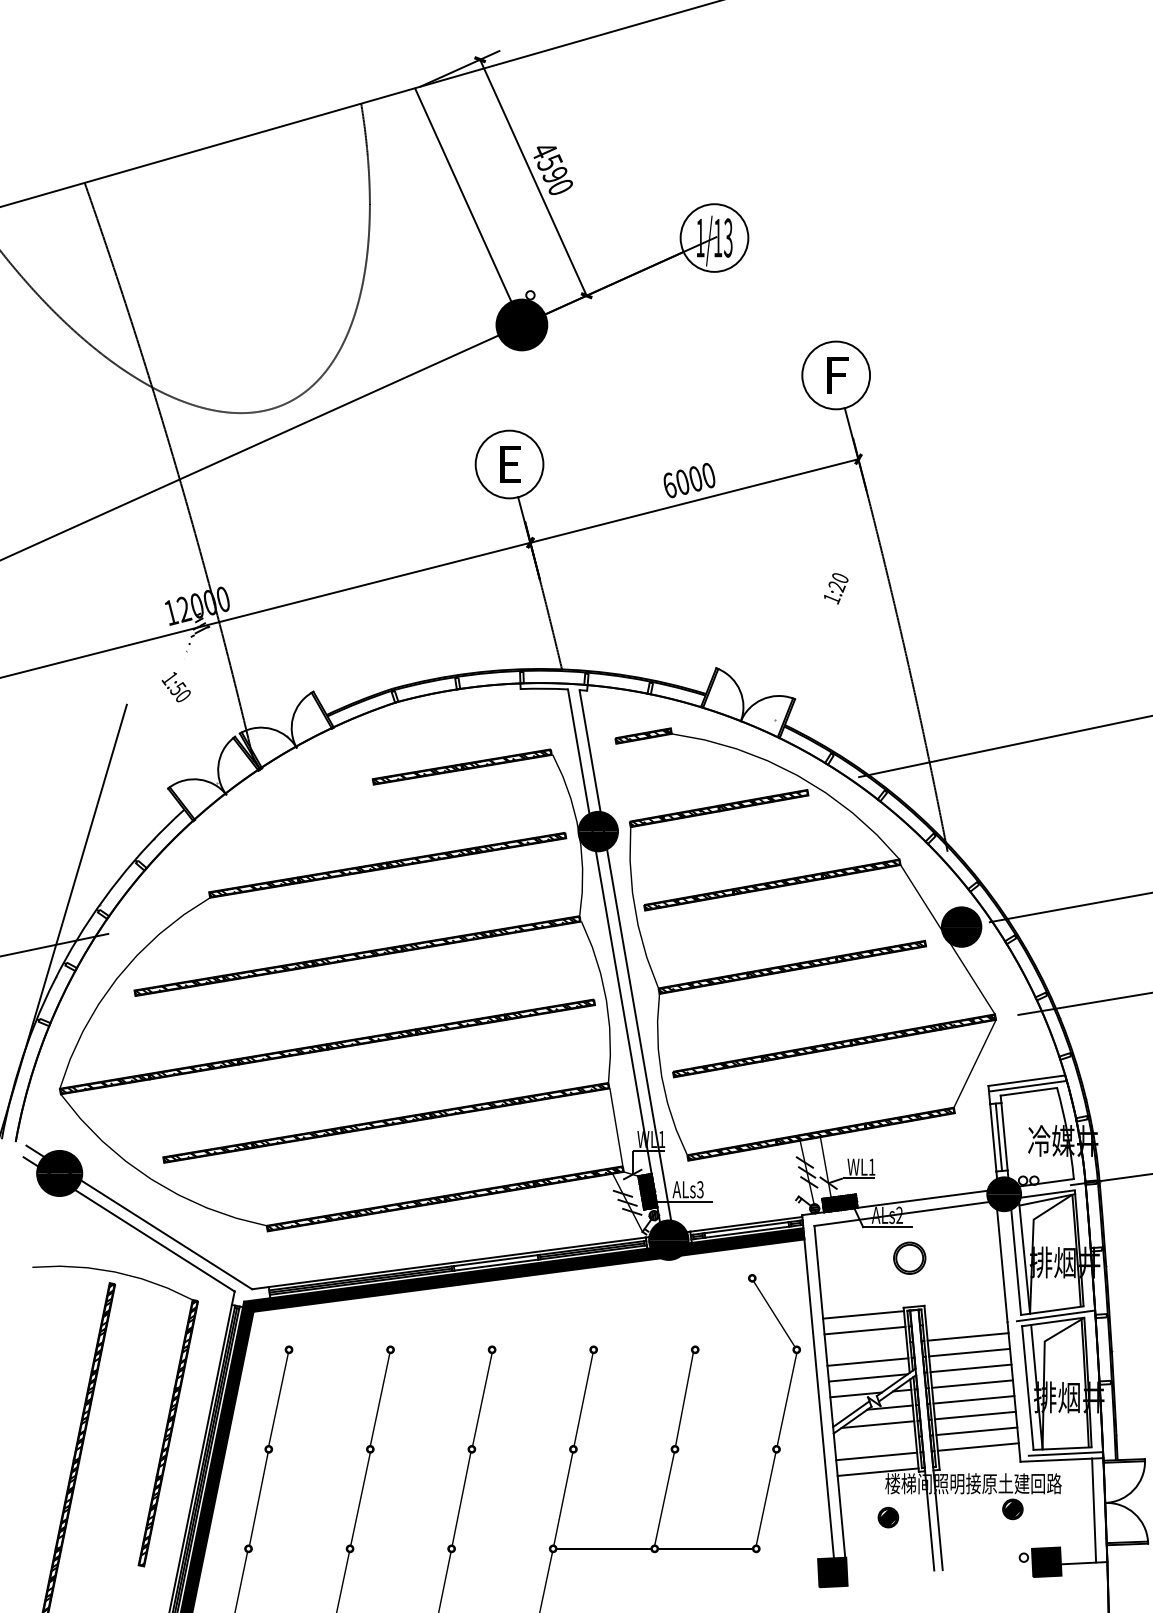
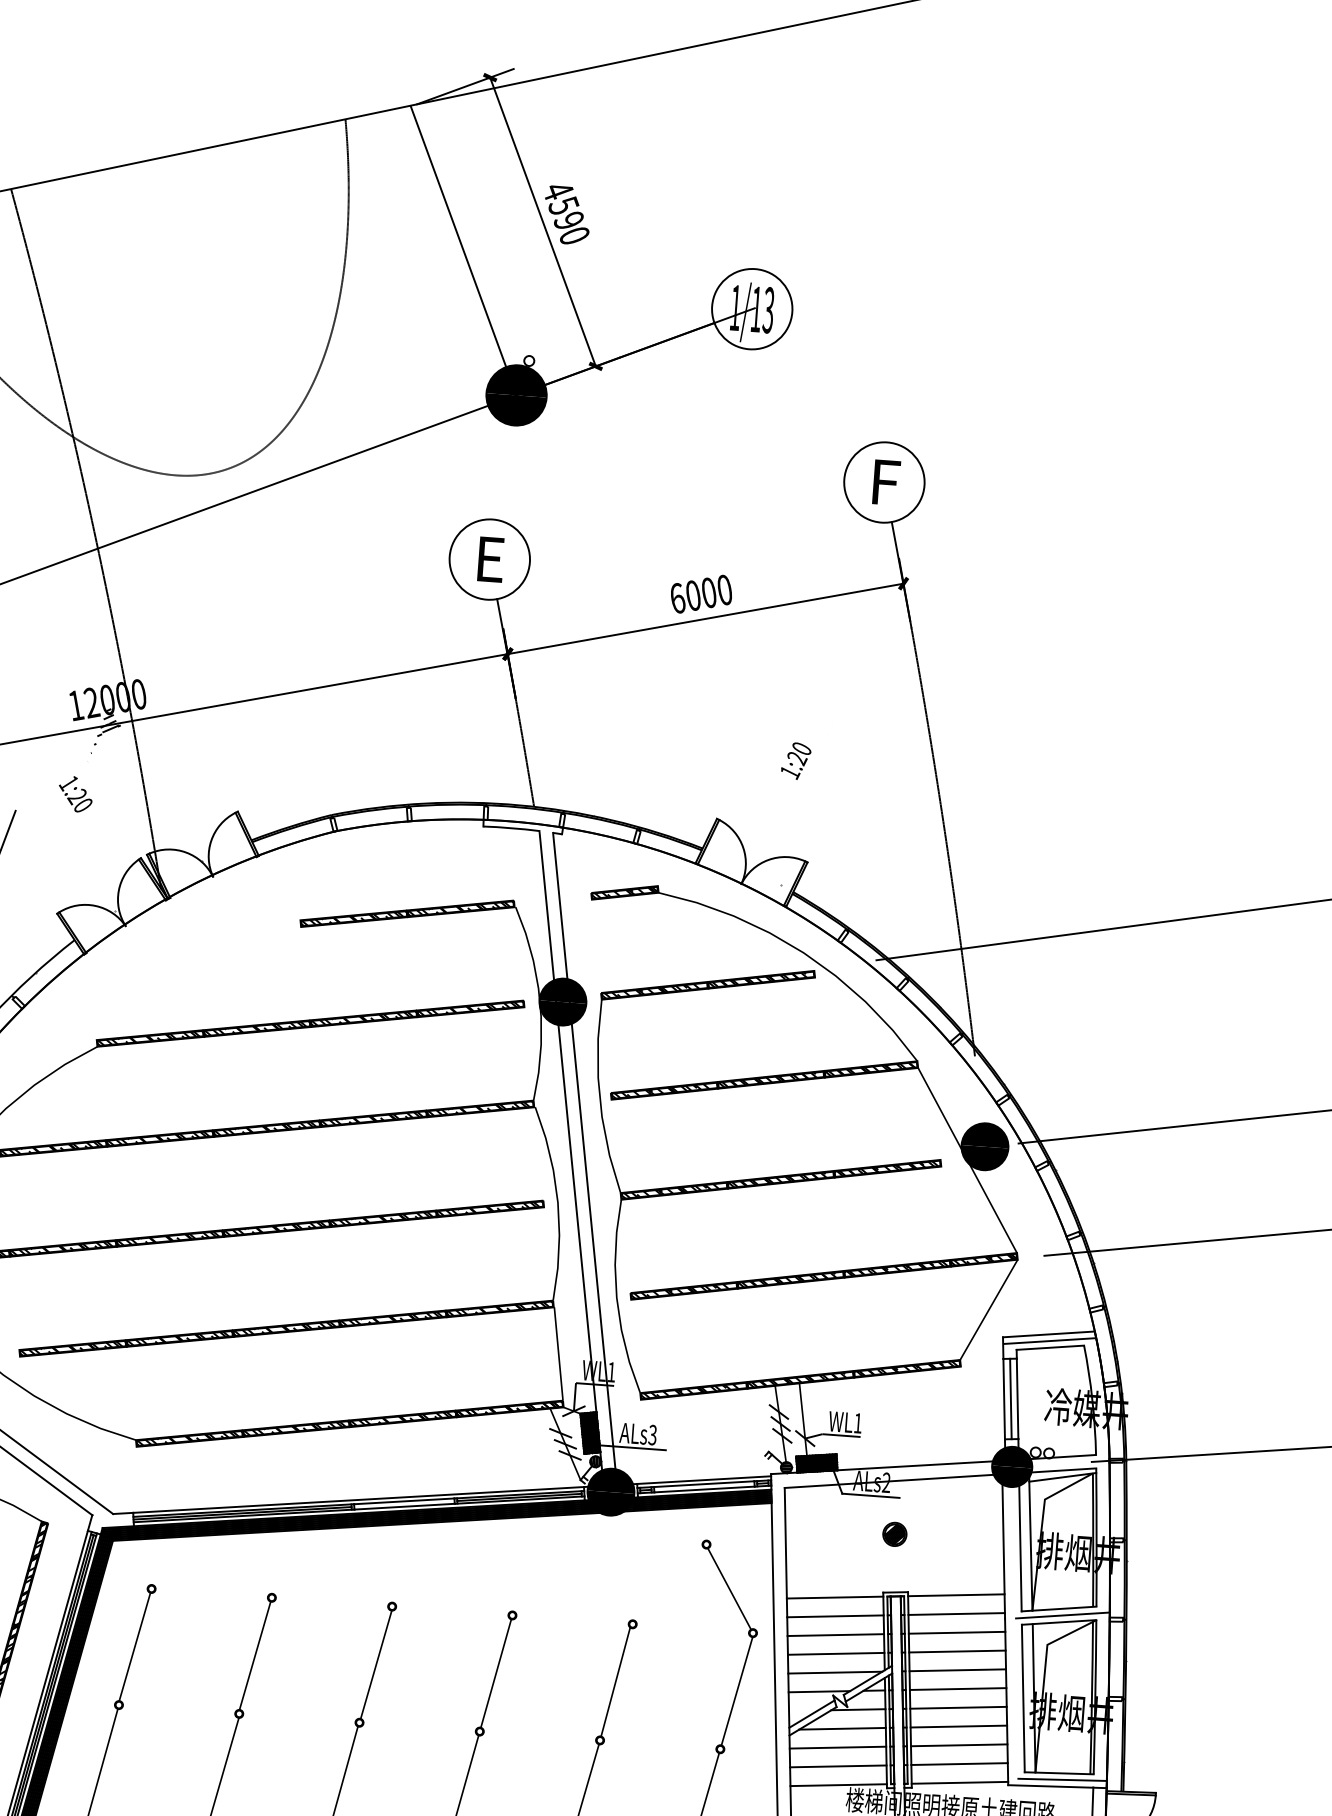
text: (836, 588) -> (796, 760), moved
text: (177, 689) -> (76, 797), 1:50 -> 1:20
part: (909, 1257) -> (894, 1533), size x0.62
line: (964, 1305) -> (955, 1595), added
line: (966, 1320) -> (956, 1613), added
line: (866, 1346) -> (835, 1635), added
line: (874, 1440) -> (837, 1747), added
line: (979, 1462) -> (959, 1782), added

